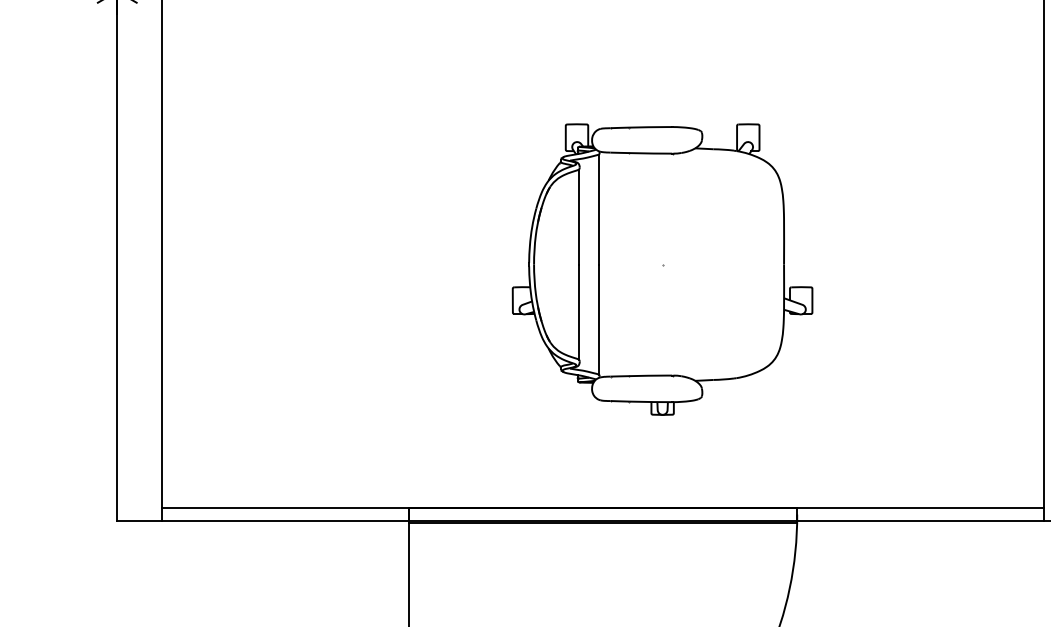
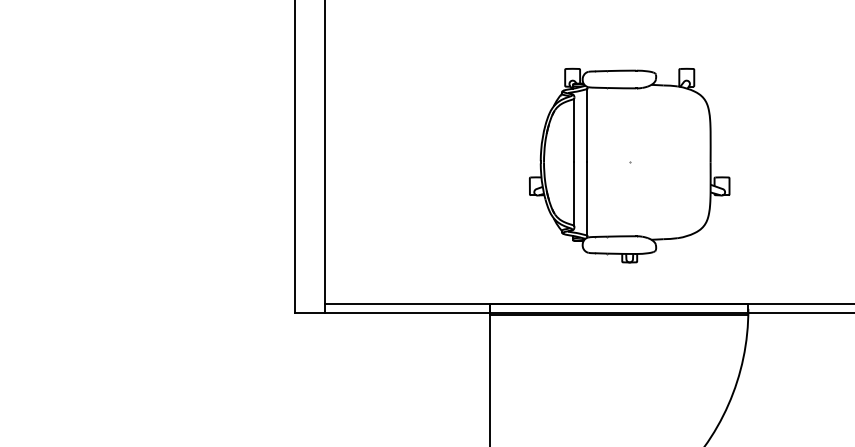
part: (662, 269) -> (629, 165), moved

